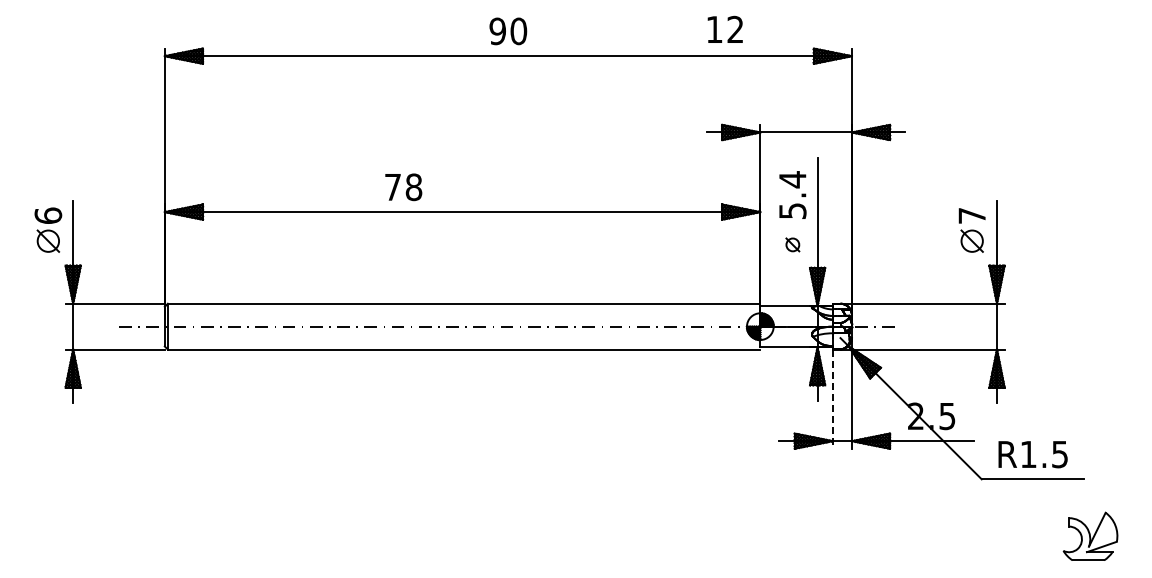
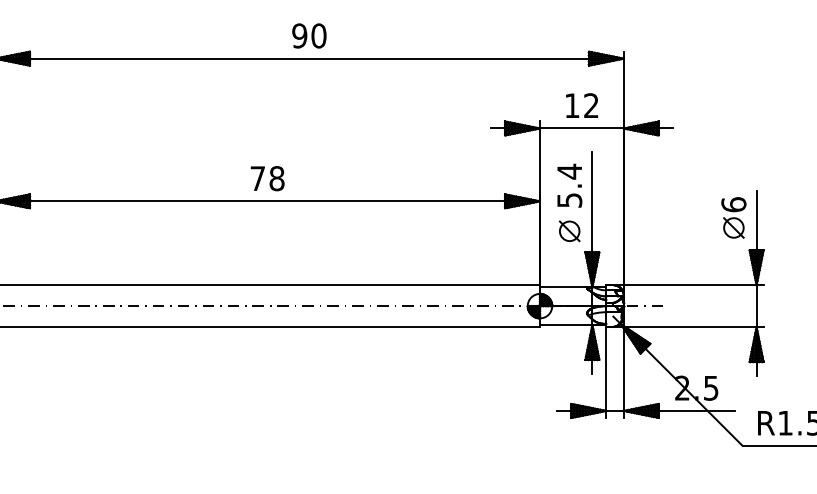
text: (724, 28) -> (581, 104), moved
text: (403, 187) -> (267, 178), moved
text: (971, 215) -> (733, 204), 7 -> 6
part: (792, 244) -> (569, 230), size x1.67
line: (832, 399) -> (606, 372), dashed -> solid

